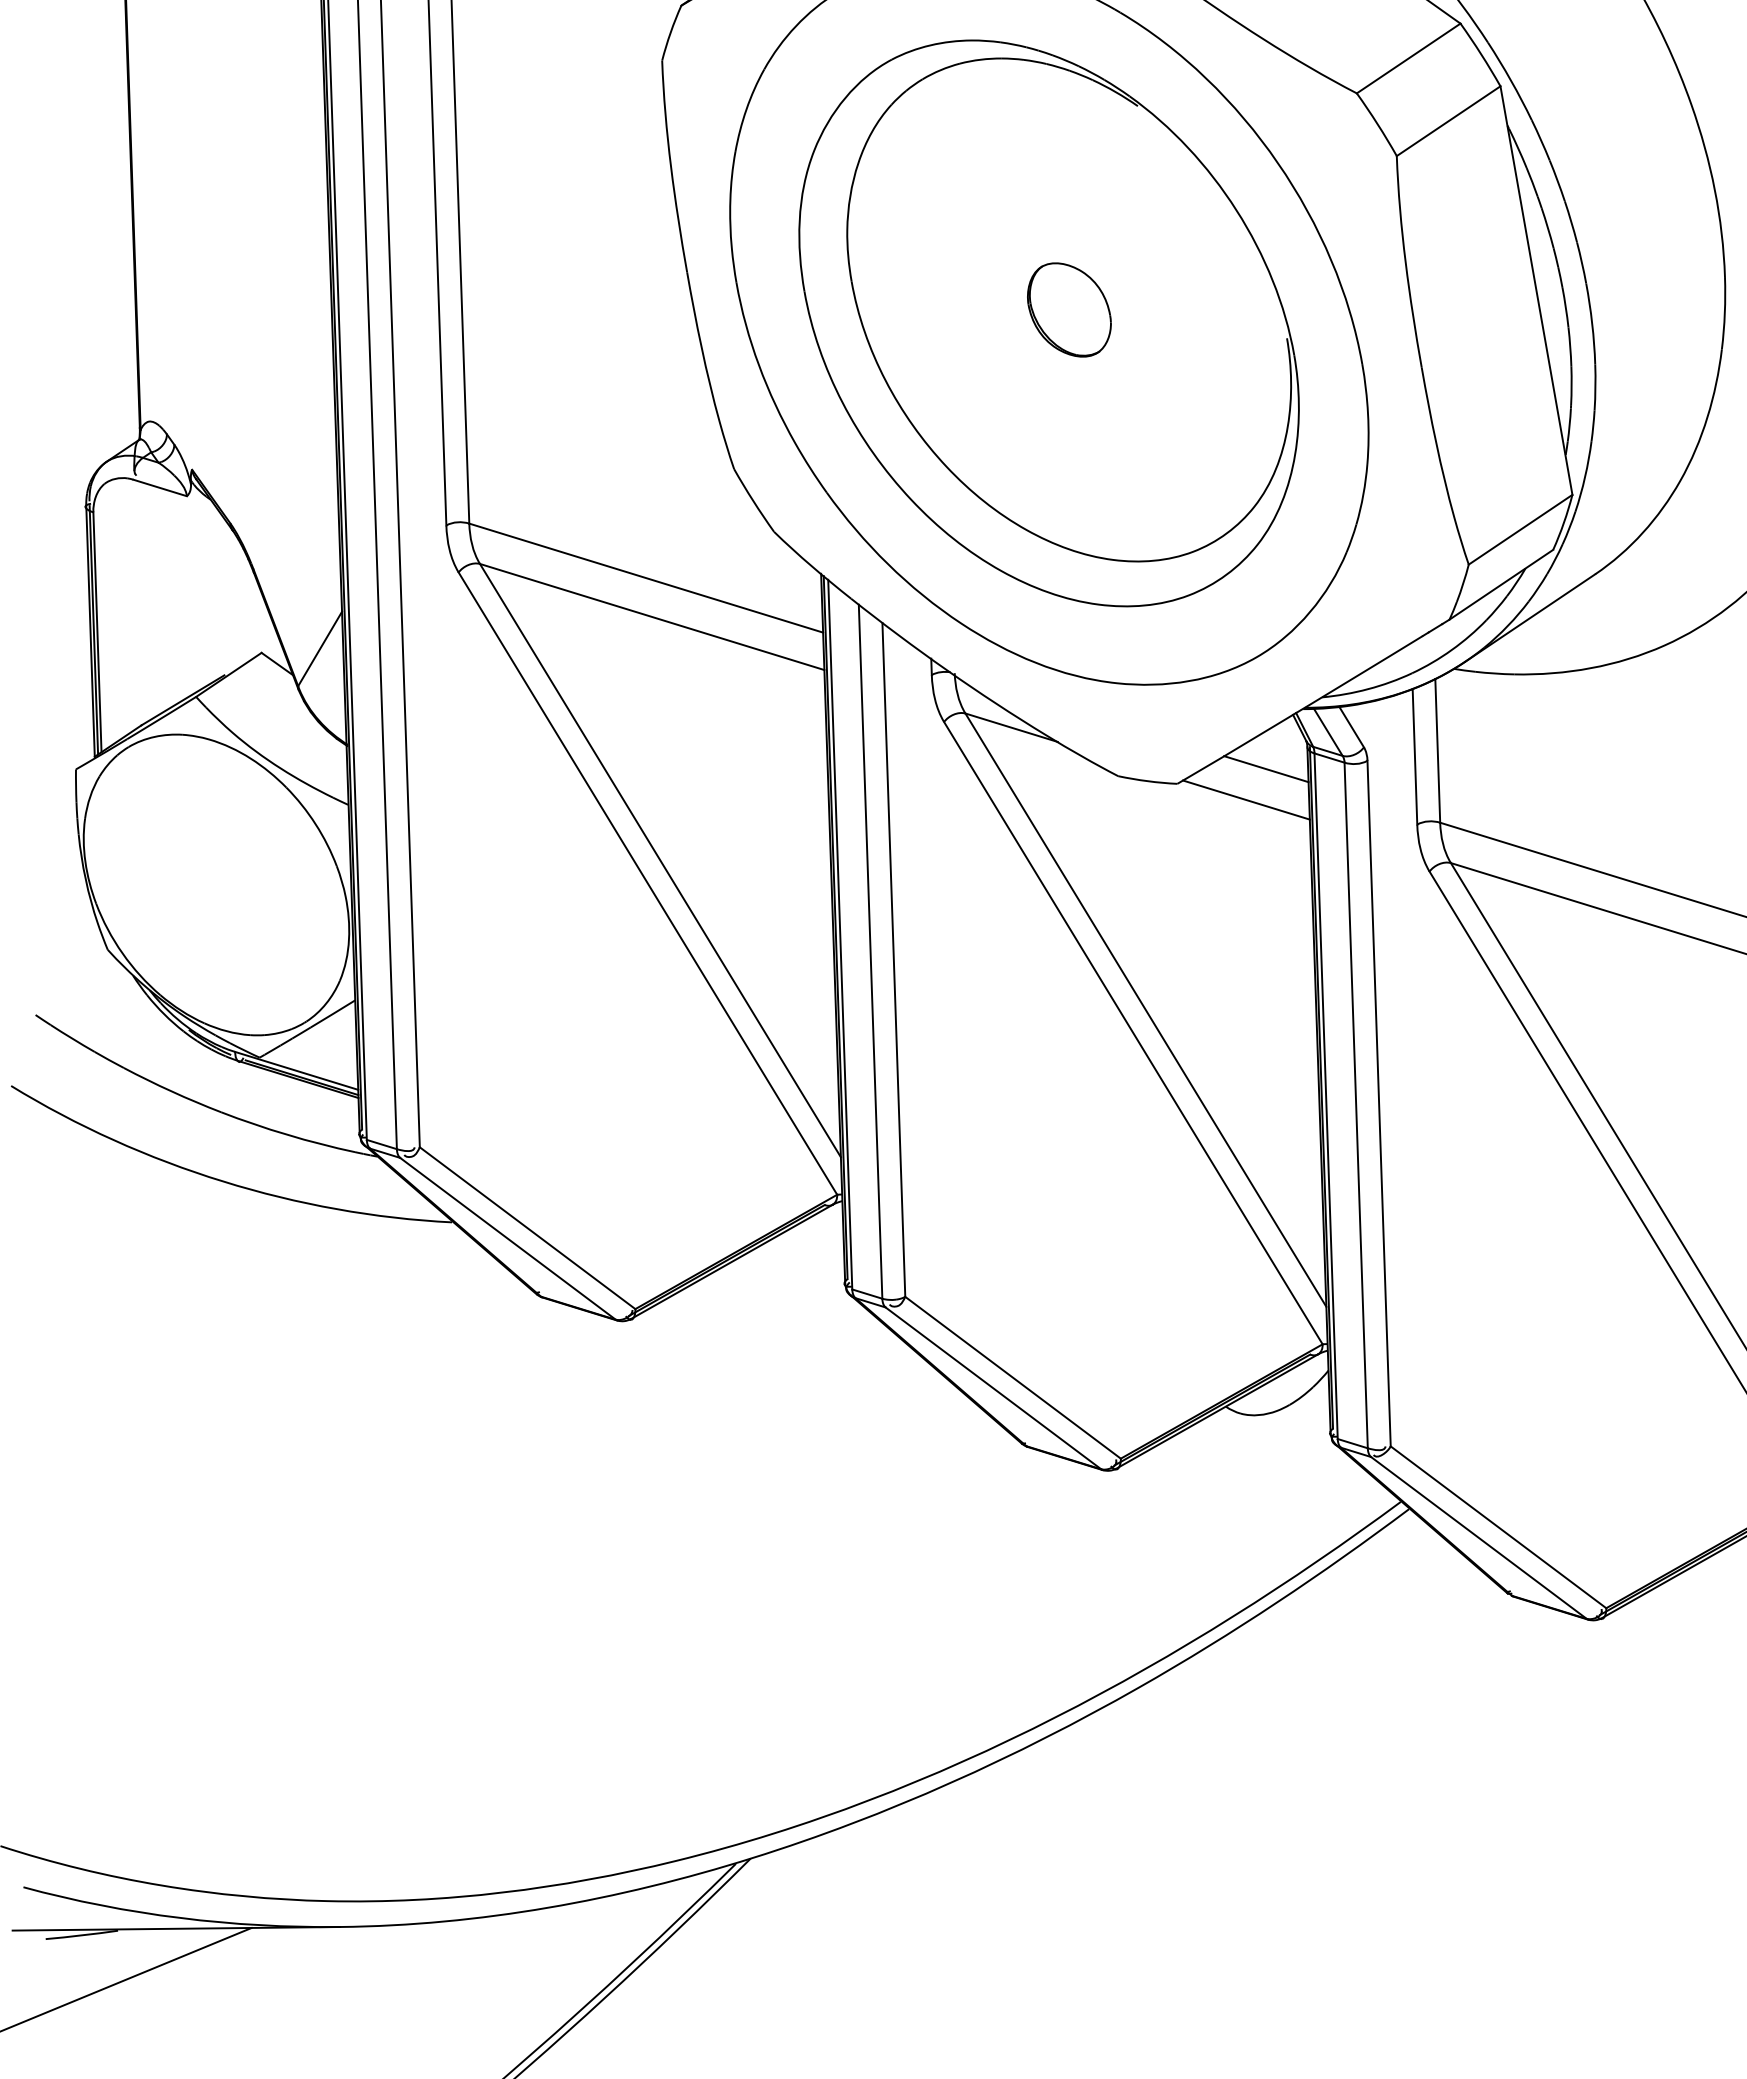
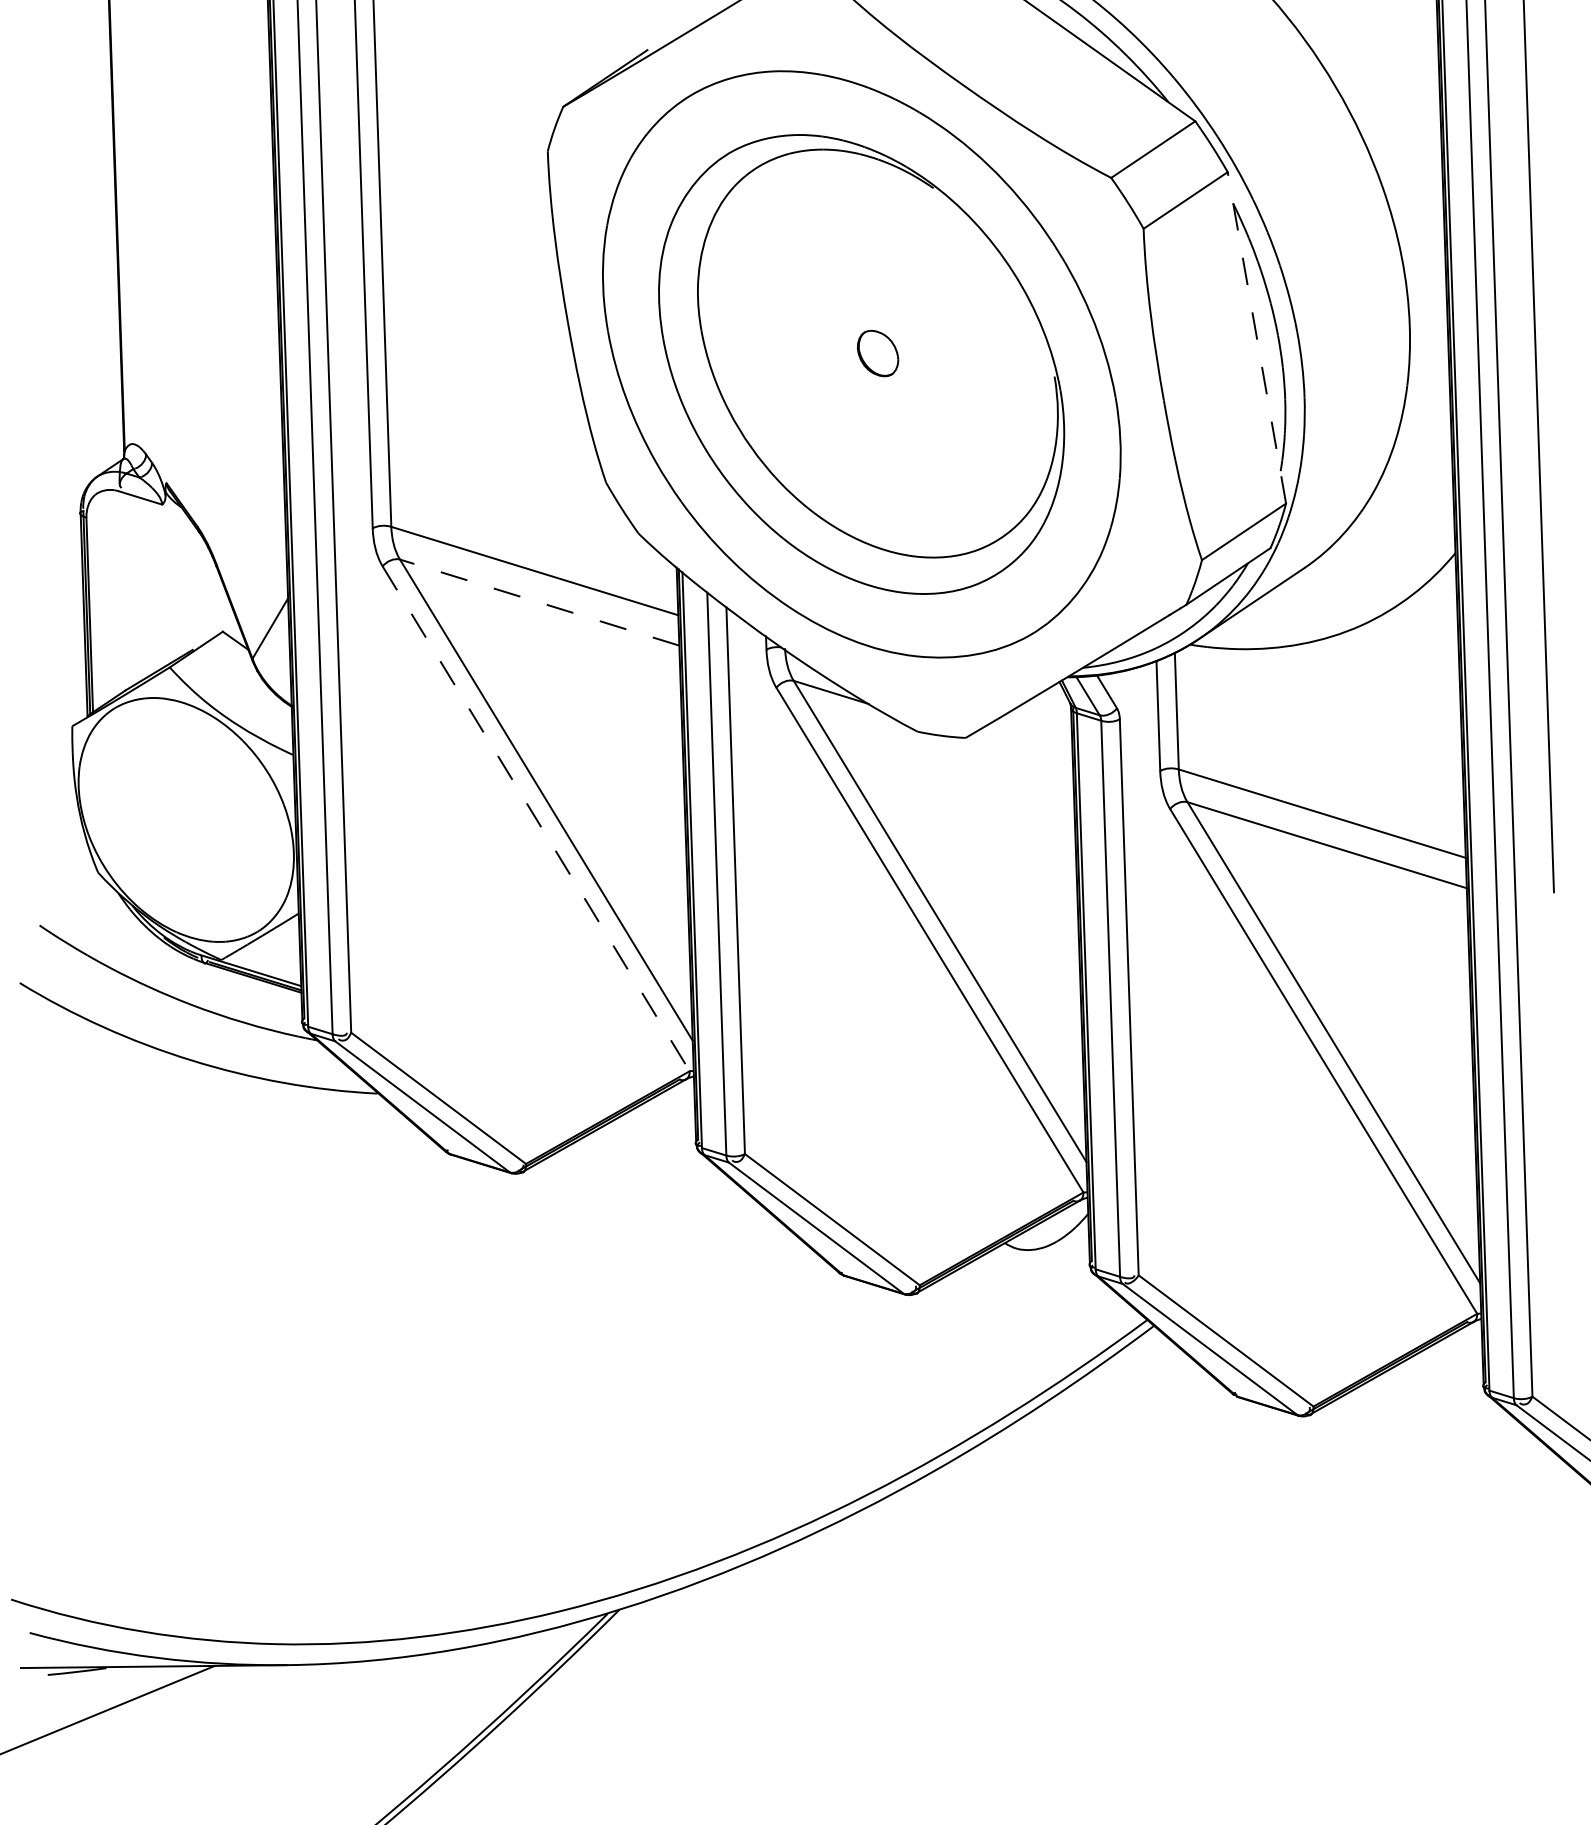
line: (1535, 290) -> (1256, 337), solid -> dashed
part: (1068, 309) -> (877, 353), size x0.6
line: (651, 616) -> (539, 602), solid -> dashed
line: (1265, 768) -> (1037, 725), removed
line: (1246, 799) -> (1021, 750), removed
line: (648, 884) -> (536, 819), solid -> dashed

